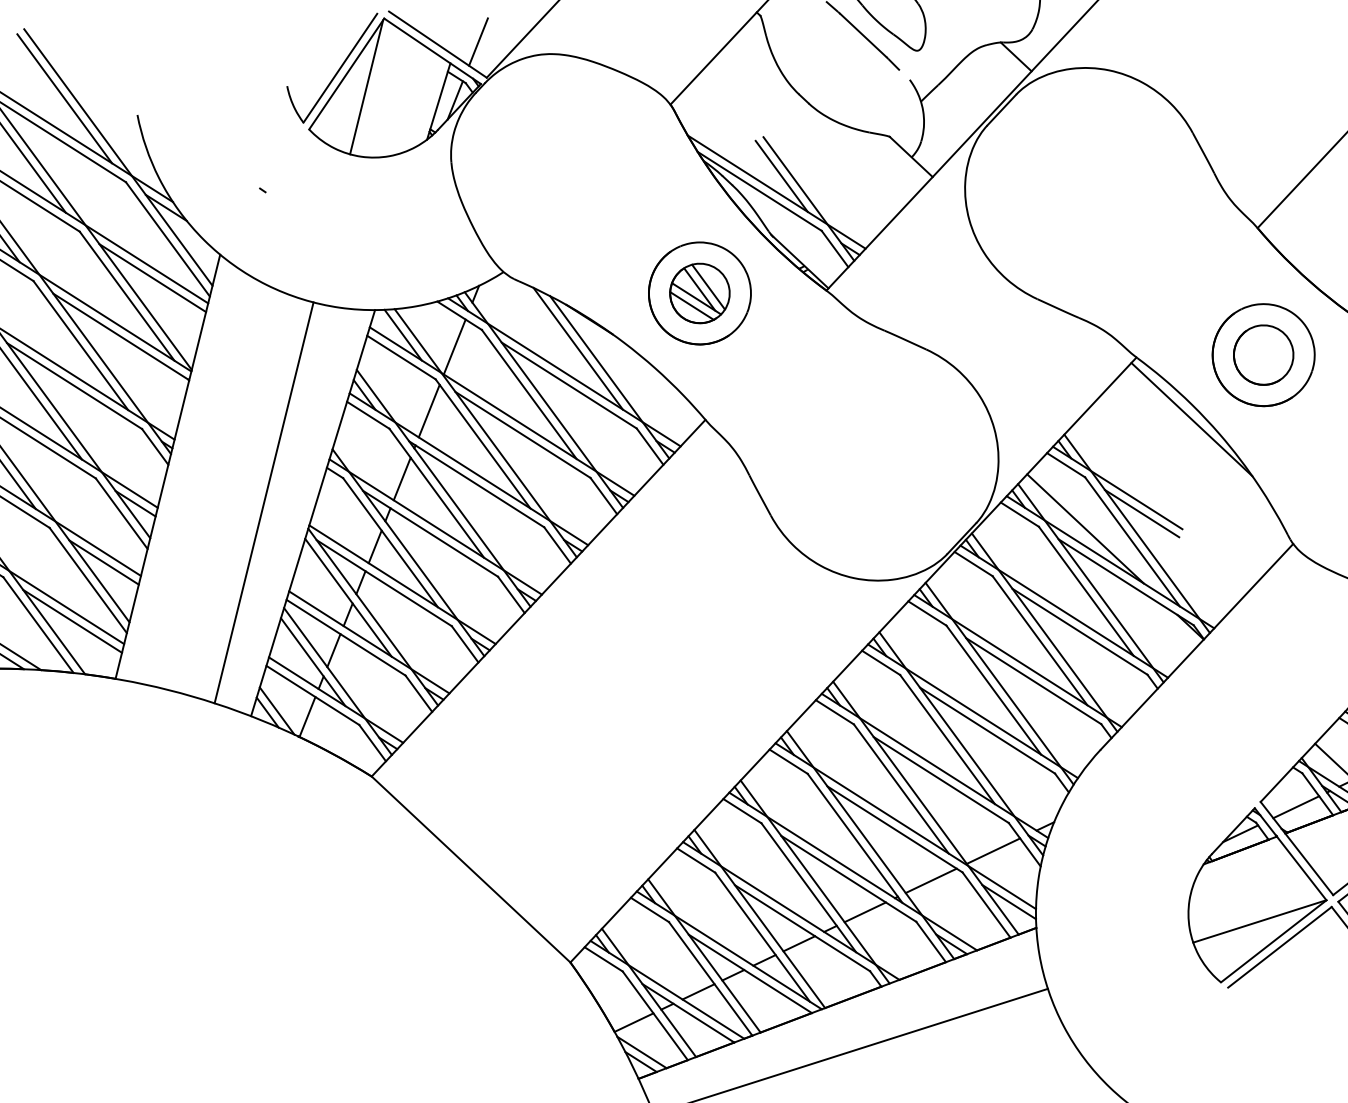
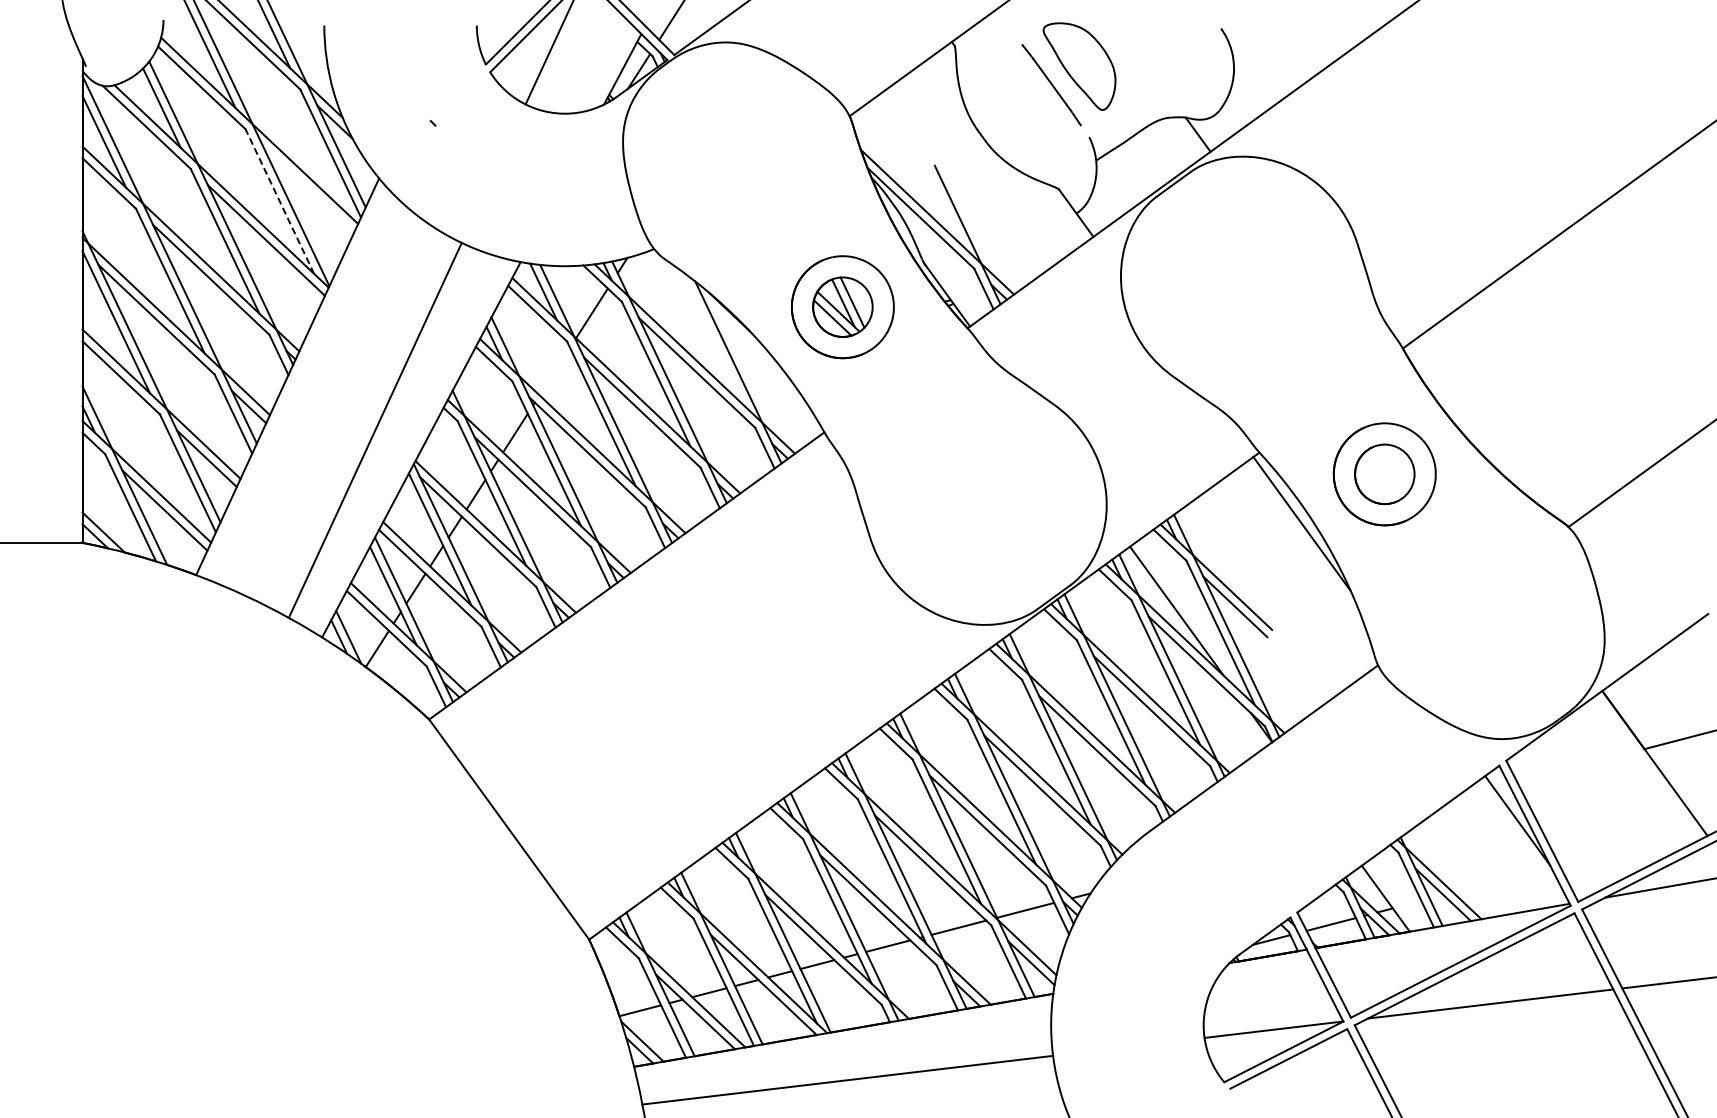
line: (781, 176) -> (945, 207), removed
line: (152, 277) -> (308, 188), removed
line: (126, 296) -> (279, 201), solid -> dashed
line: (577, 348) -> (712, 338), removed
line: (428, 411) -> (554, 371), removed

